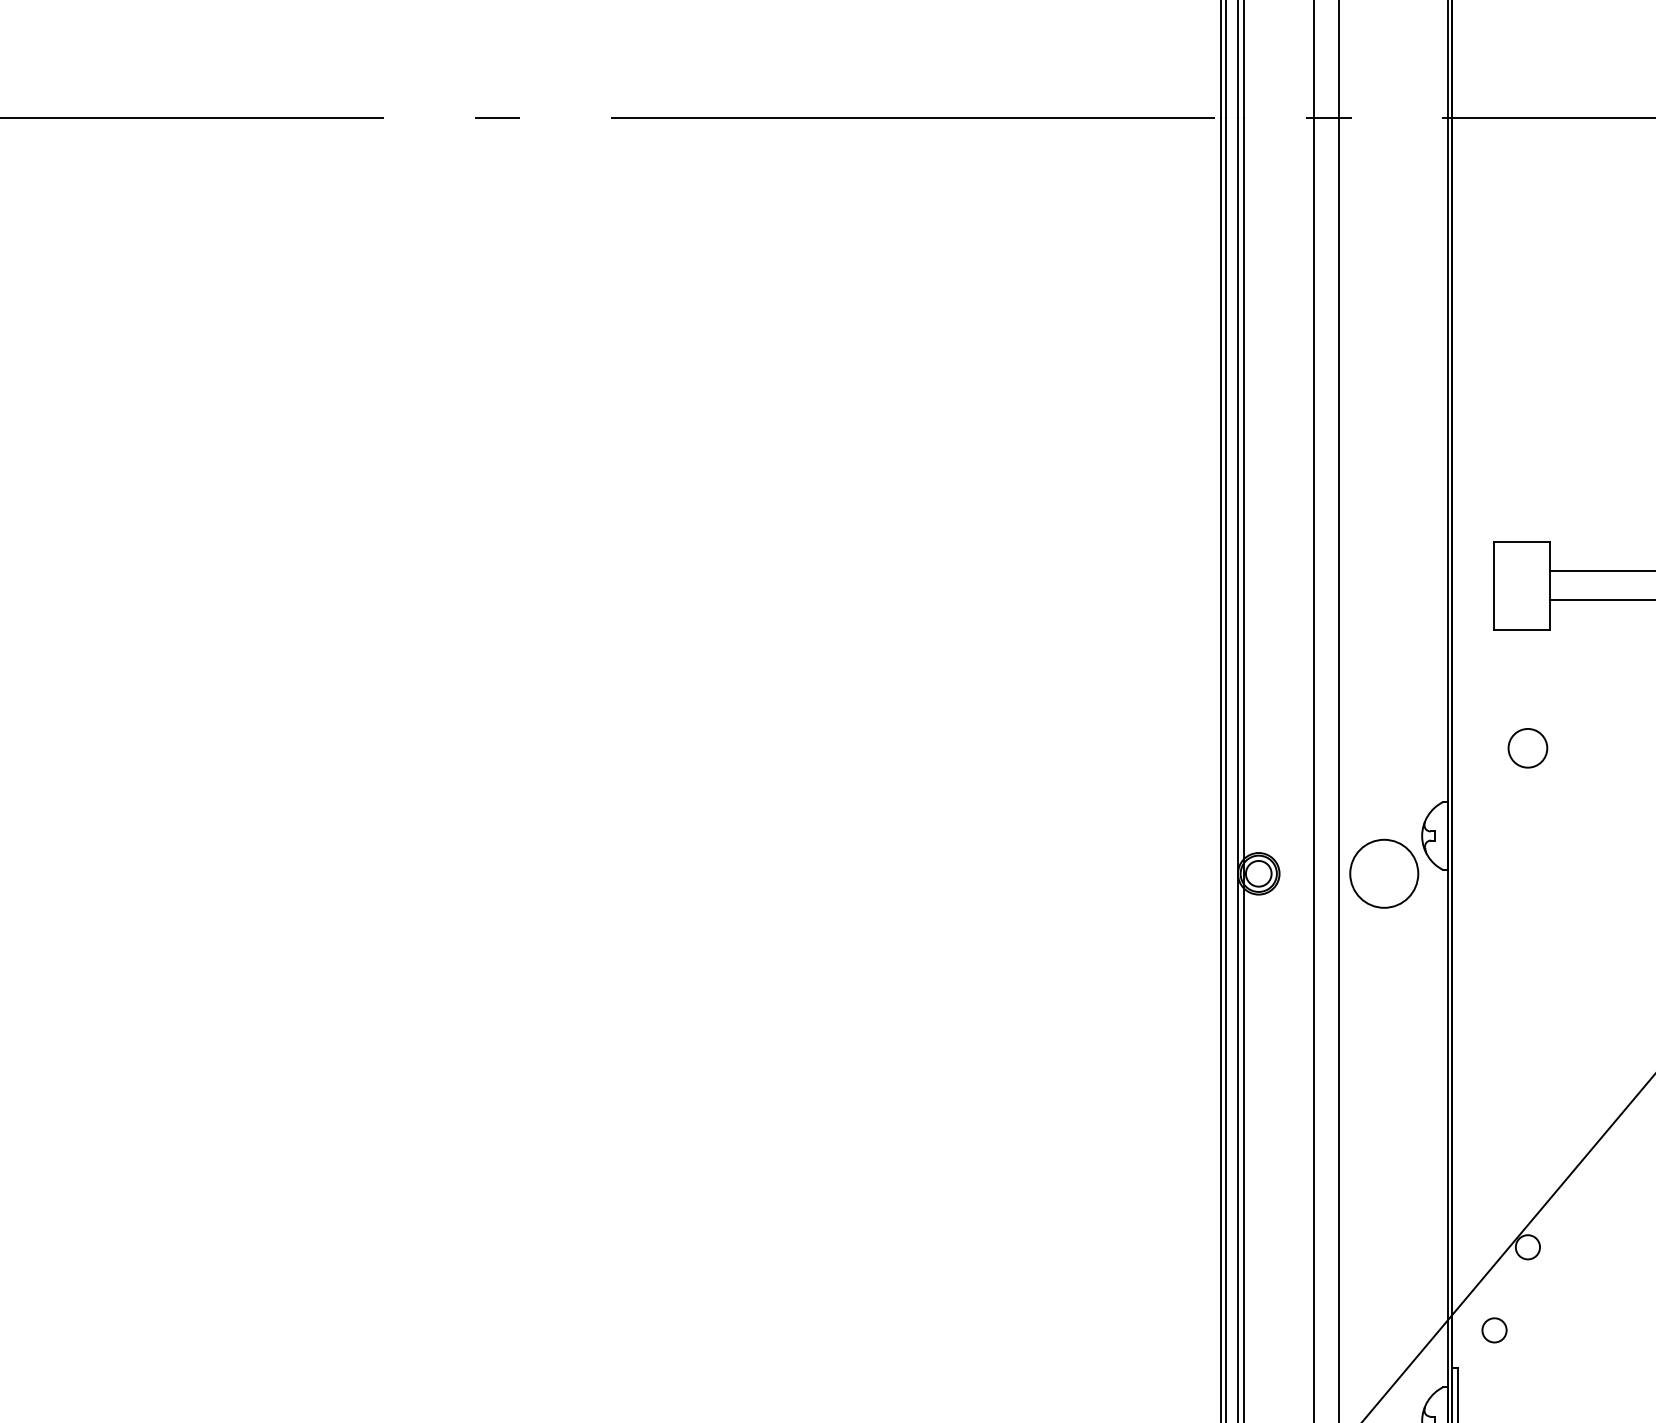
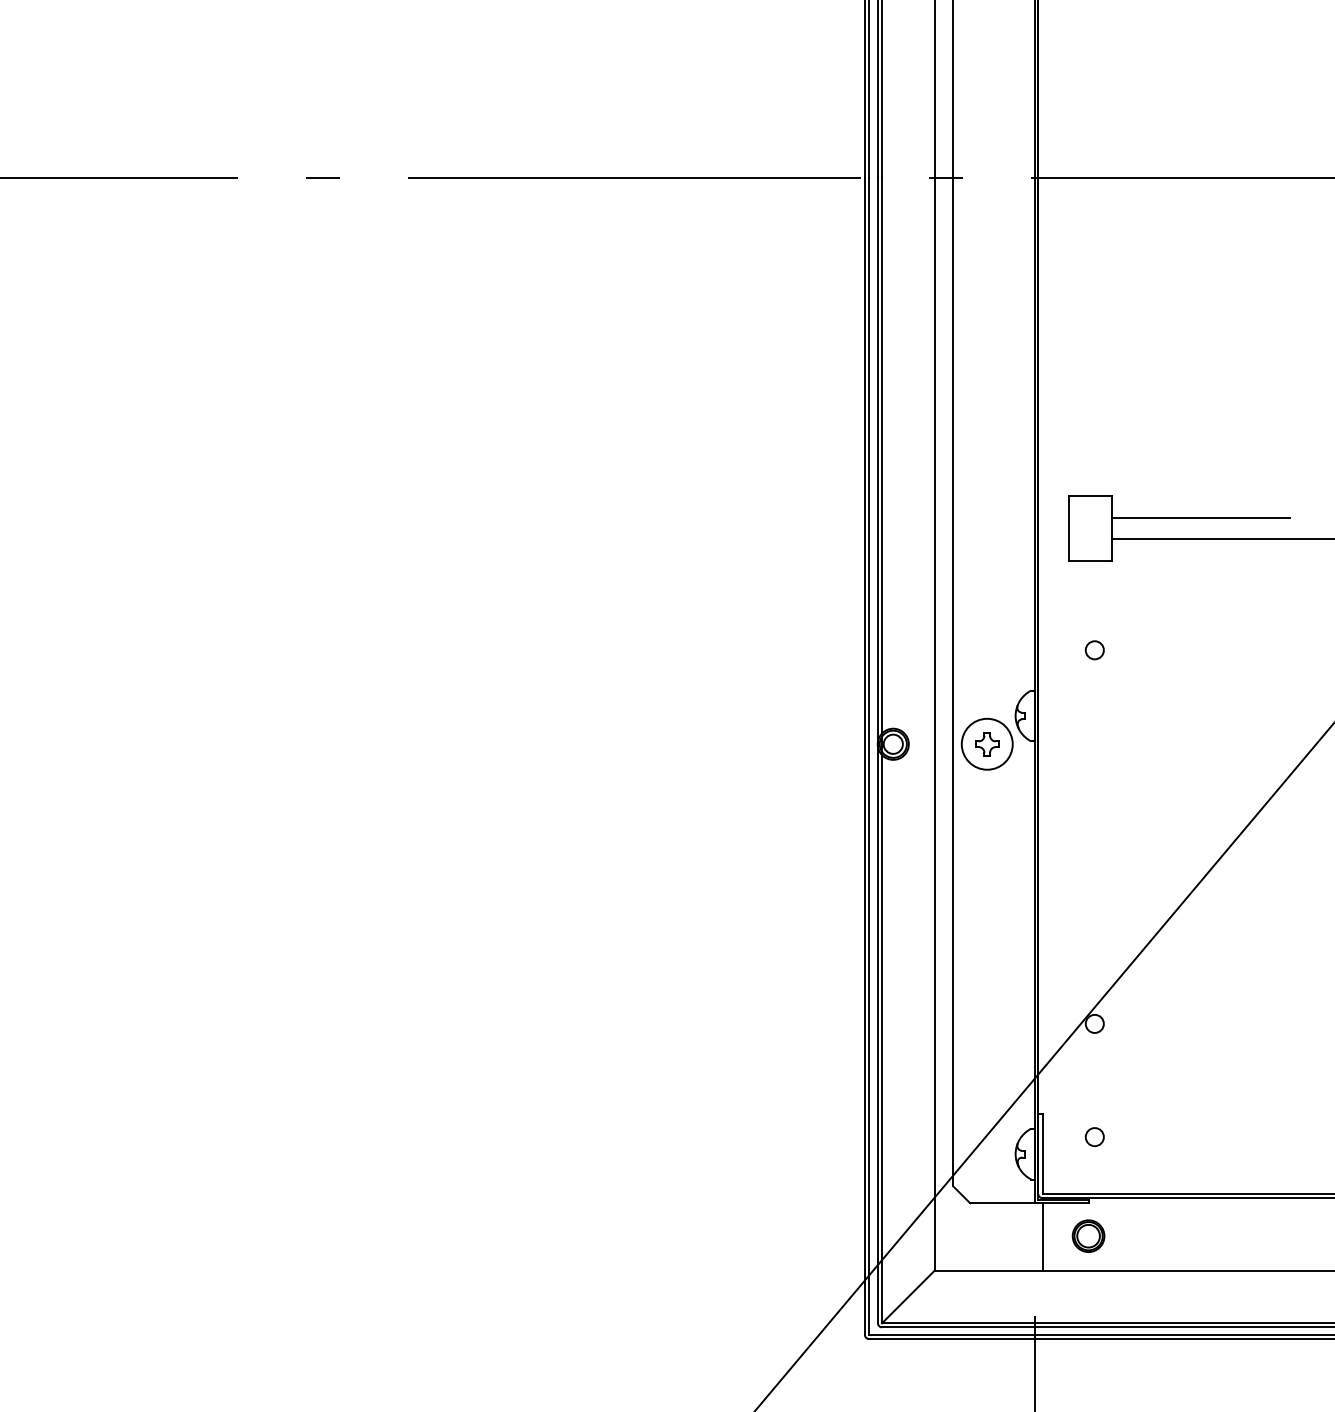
circle: (1527, 748) -> (1094, 650), size x0.62
part: (1384, 874) -> (987, 744), added
circle: (1494, 1330) -> (1094, 1137), moved

